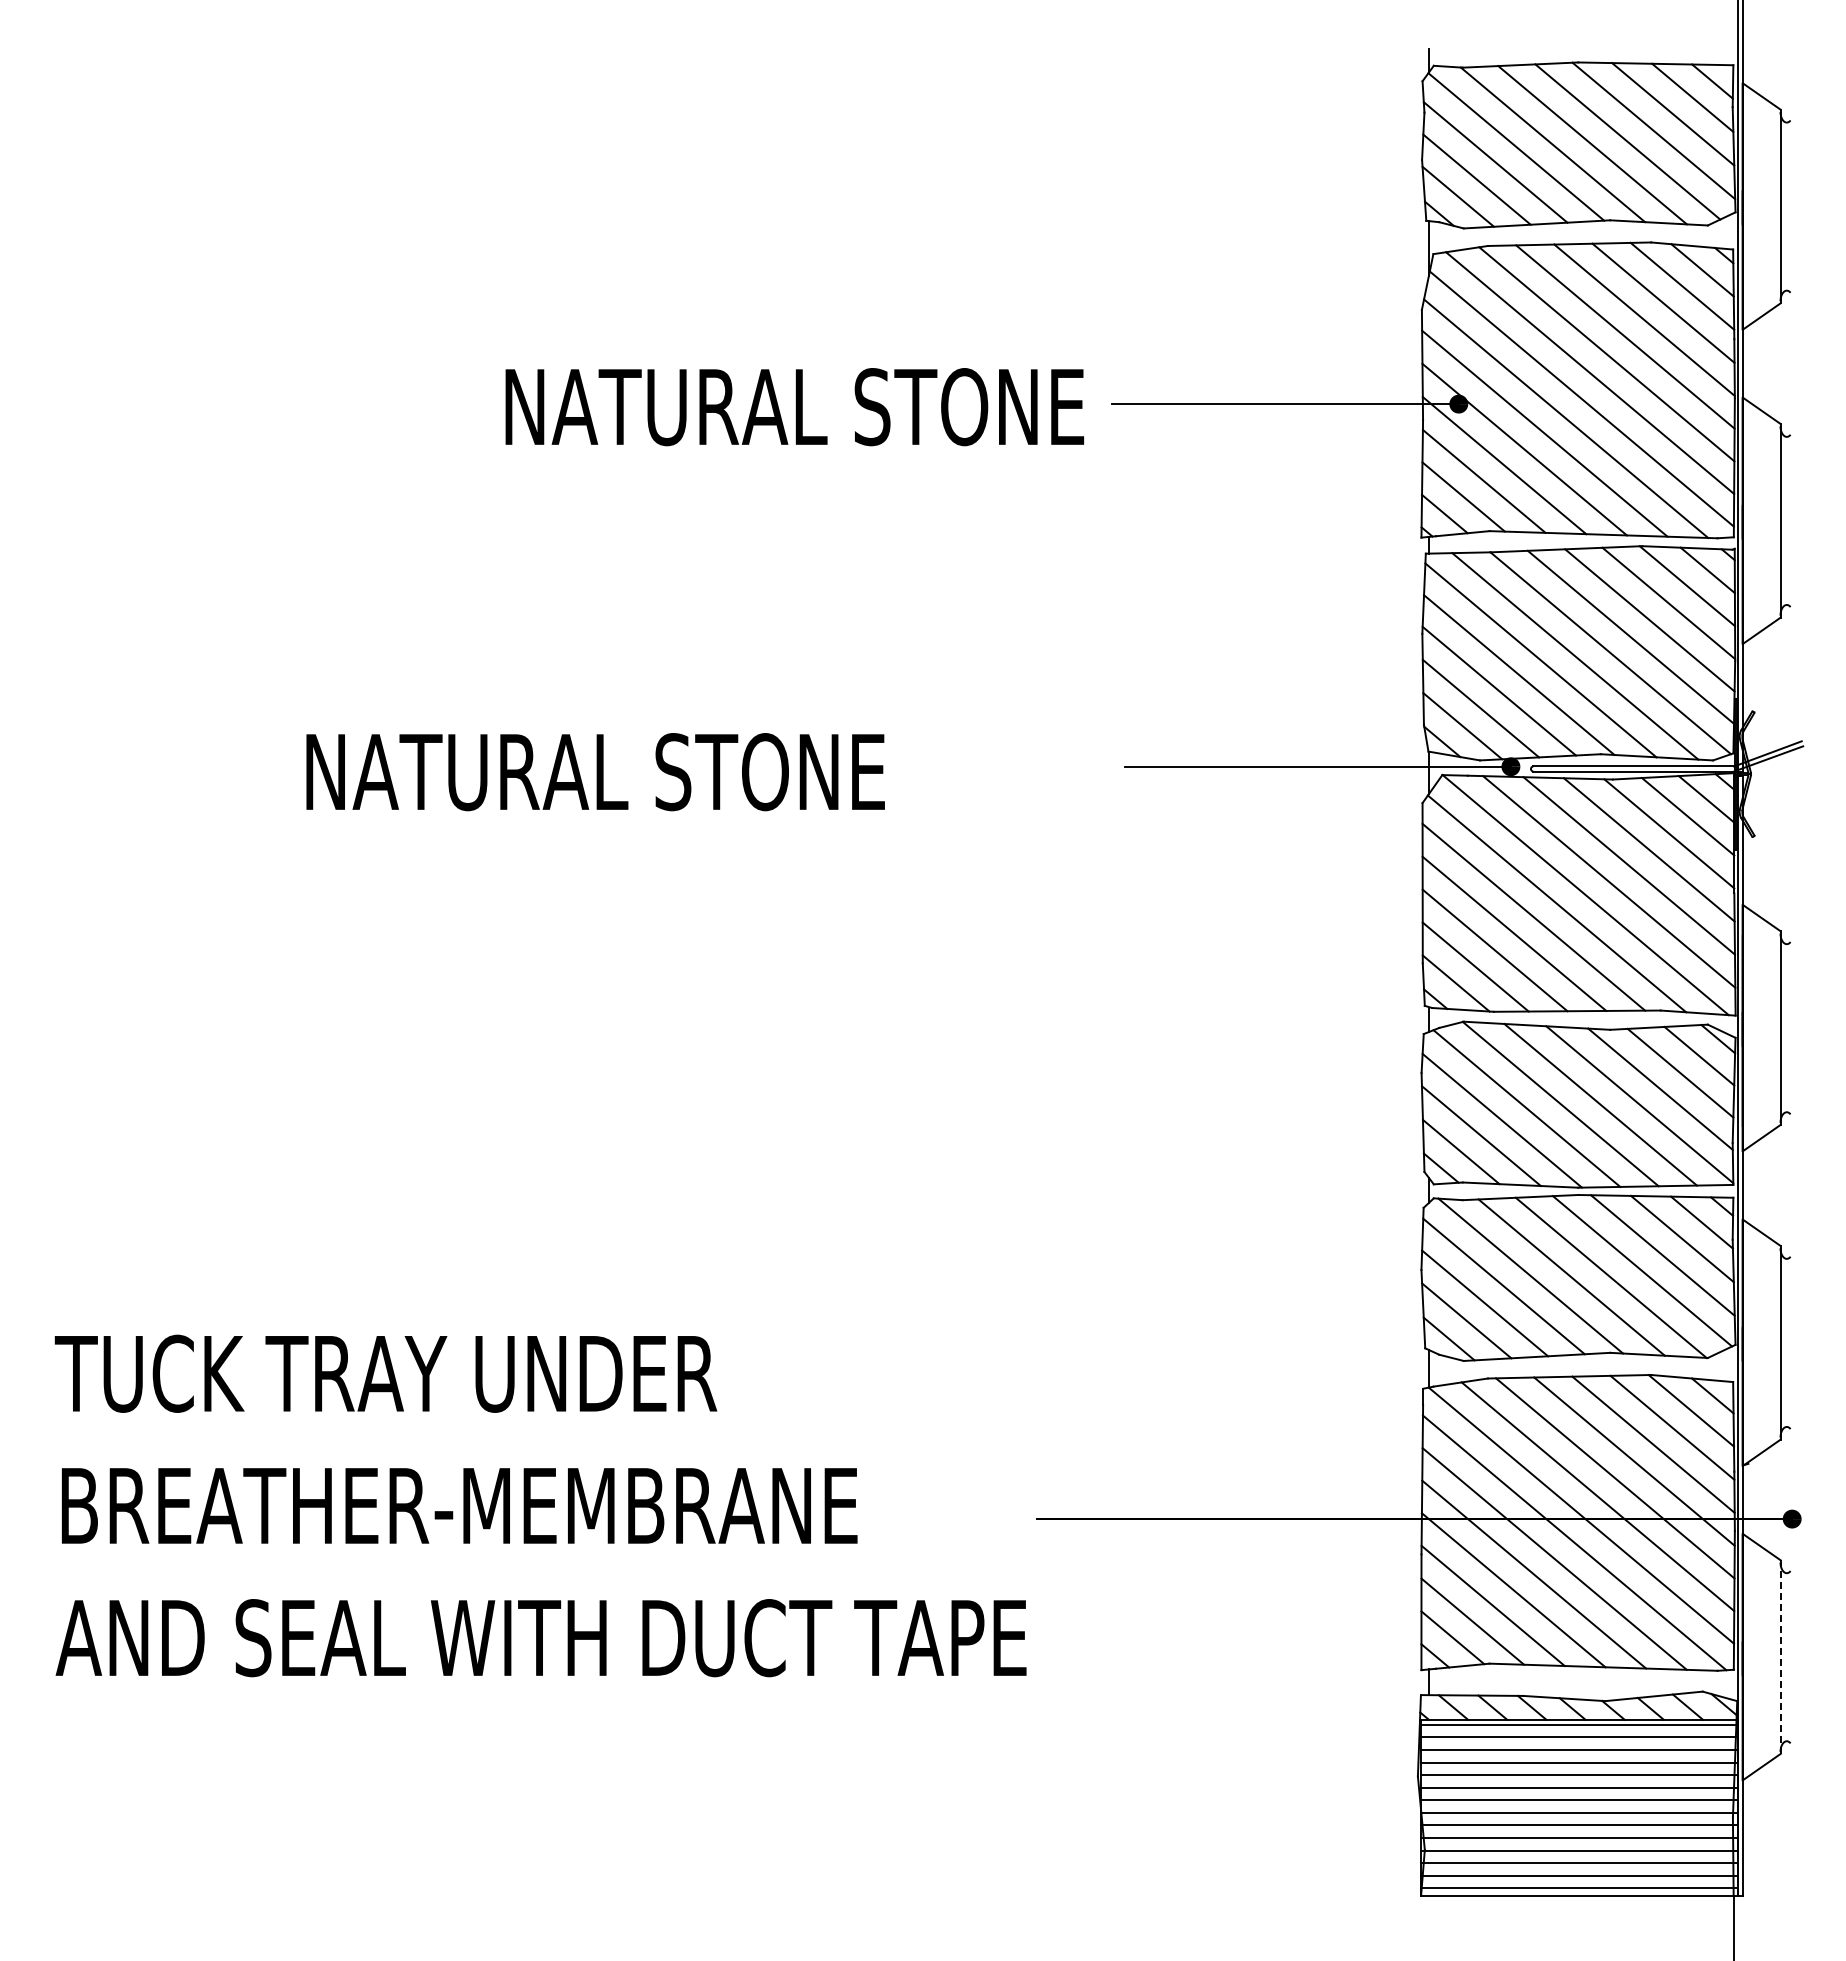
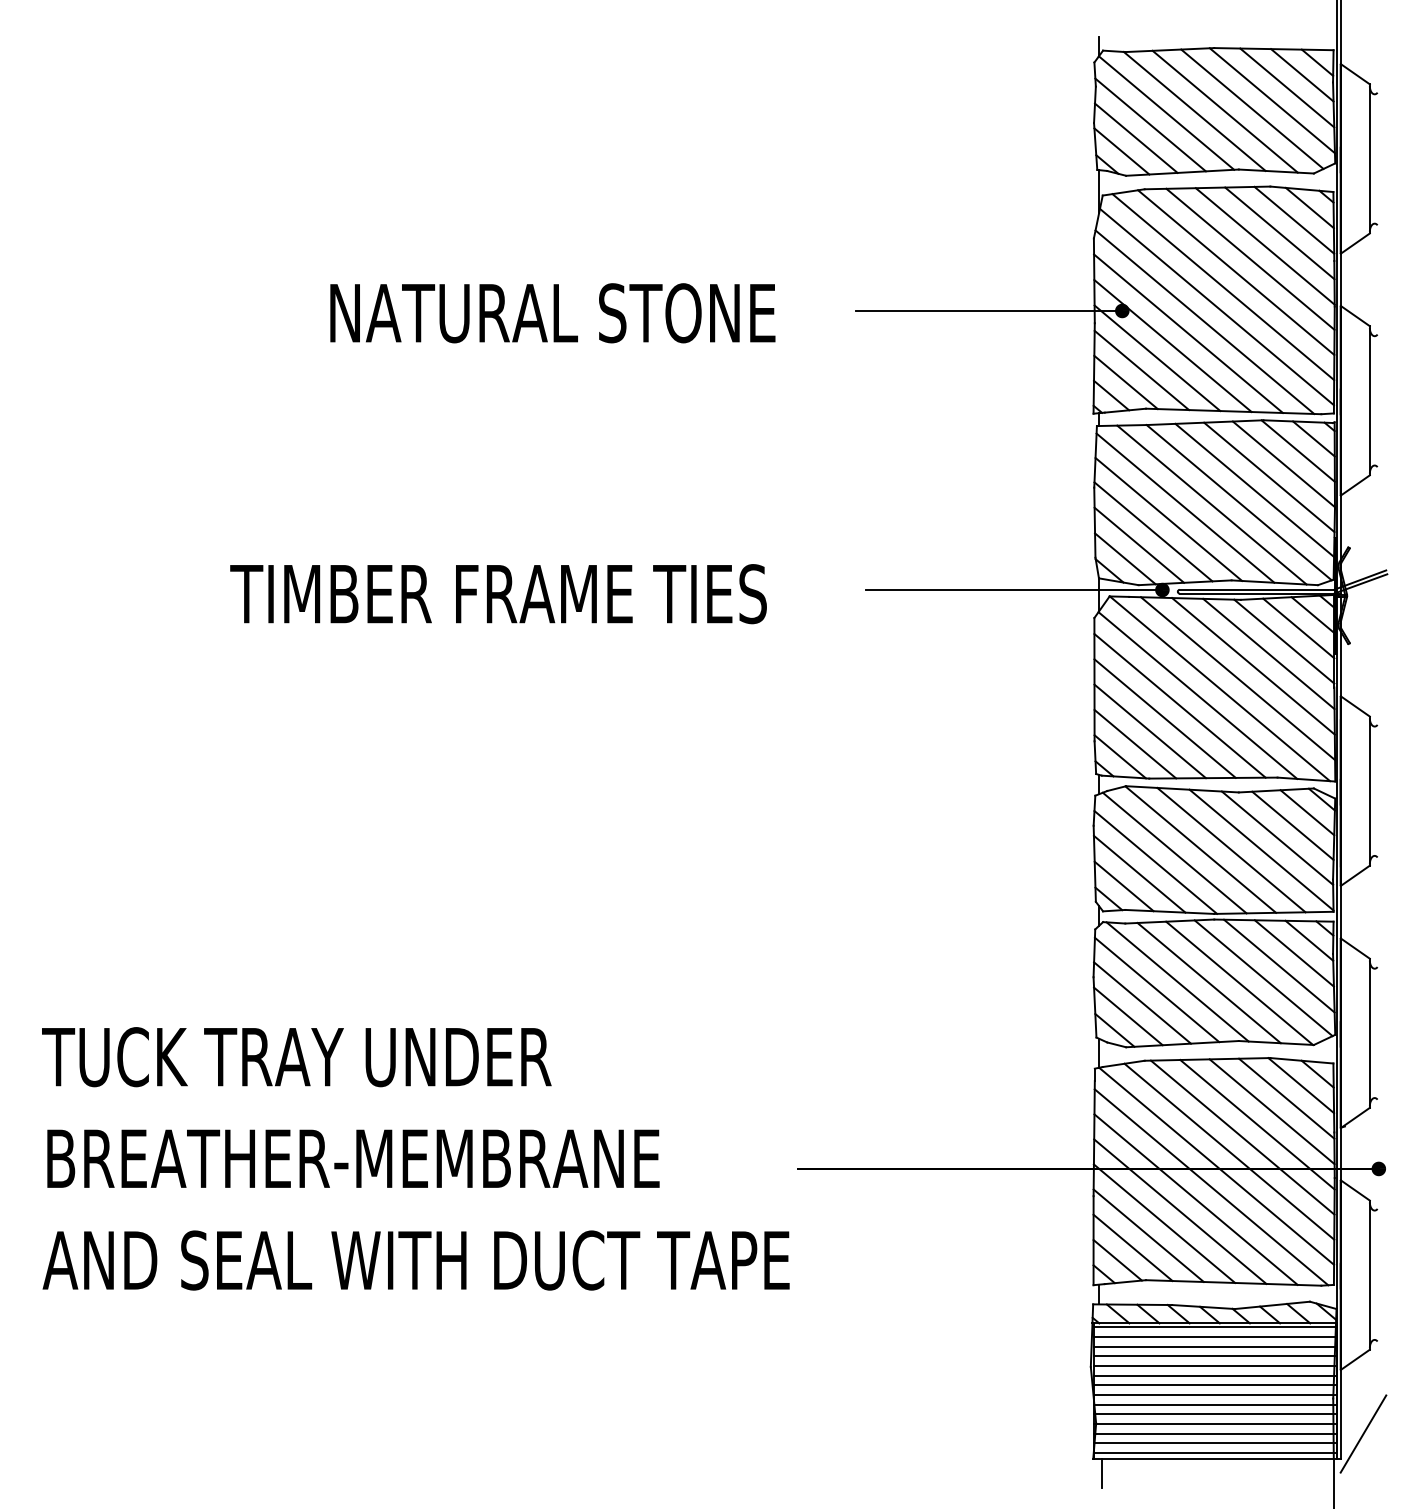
text: (794, 407) -> (552, 313), moved
text: (647, 772) -> (498, 594), NATURAL STONE -> TIMBER FRAME TIES
line: (1780, 1657) -> (1369, 1275), dashed -> solid
line: (1771, 1863) -> (1362, 1433), added
line: (1432, 1914) -> (1102, 1473), added

